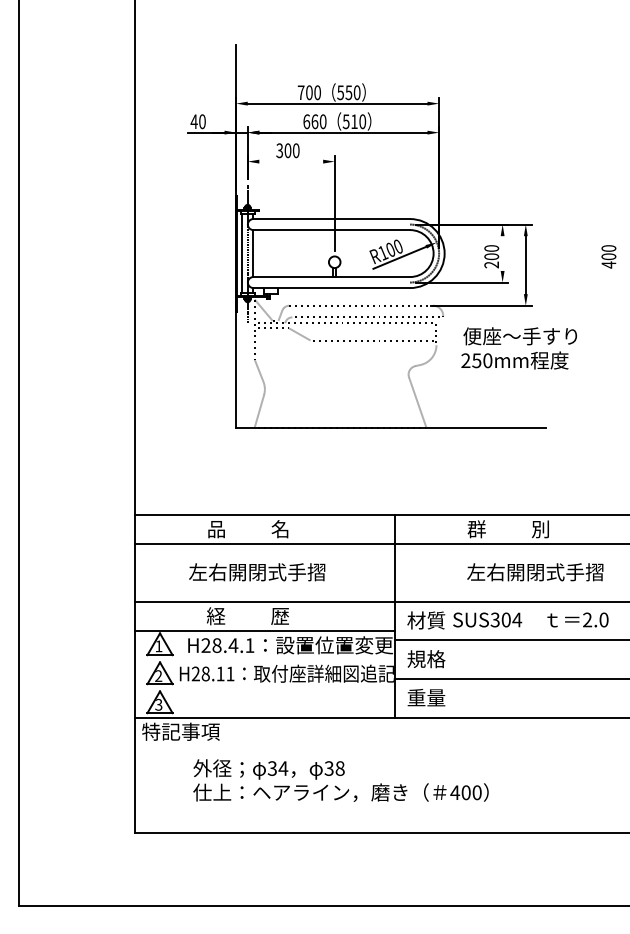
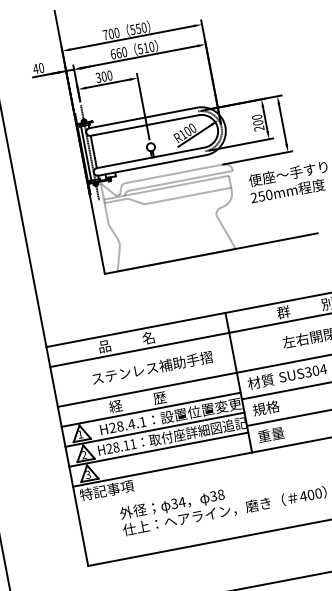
line: (291, 161) -> (108, 83), added
line: (502, 253) -> (265, 119), added
text: (276, 572) -> (151, 368), 左右開閉式手摺 -> ステンレス補助手摺
line: (264, 659) -> (154, 429), added
line: (264, 688) -> (158, 449), added

